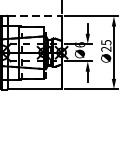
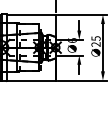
line: (34, 16) -> (31, 14), dashed -> solid

